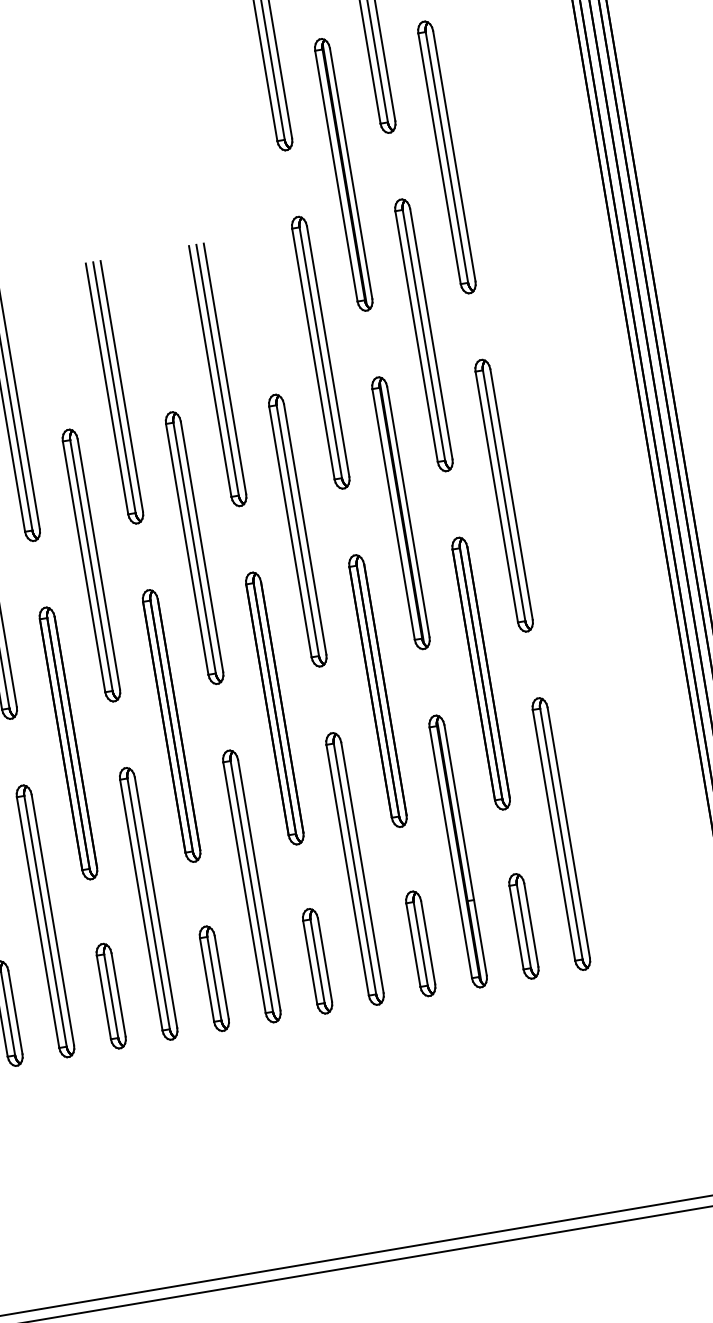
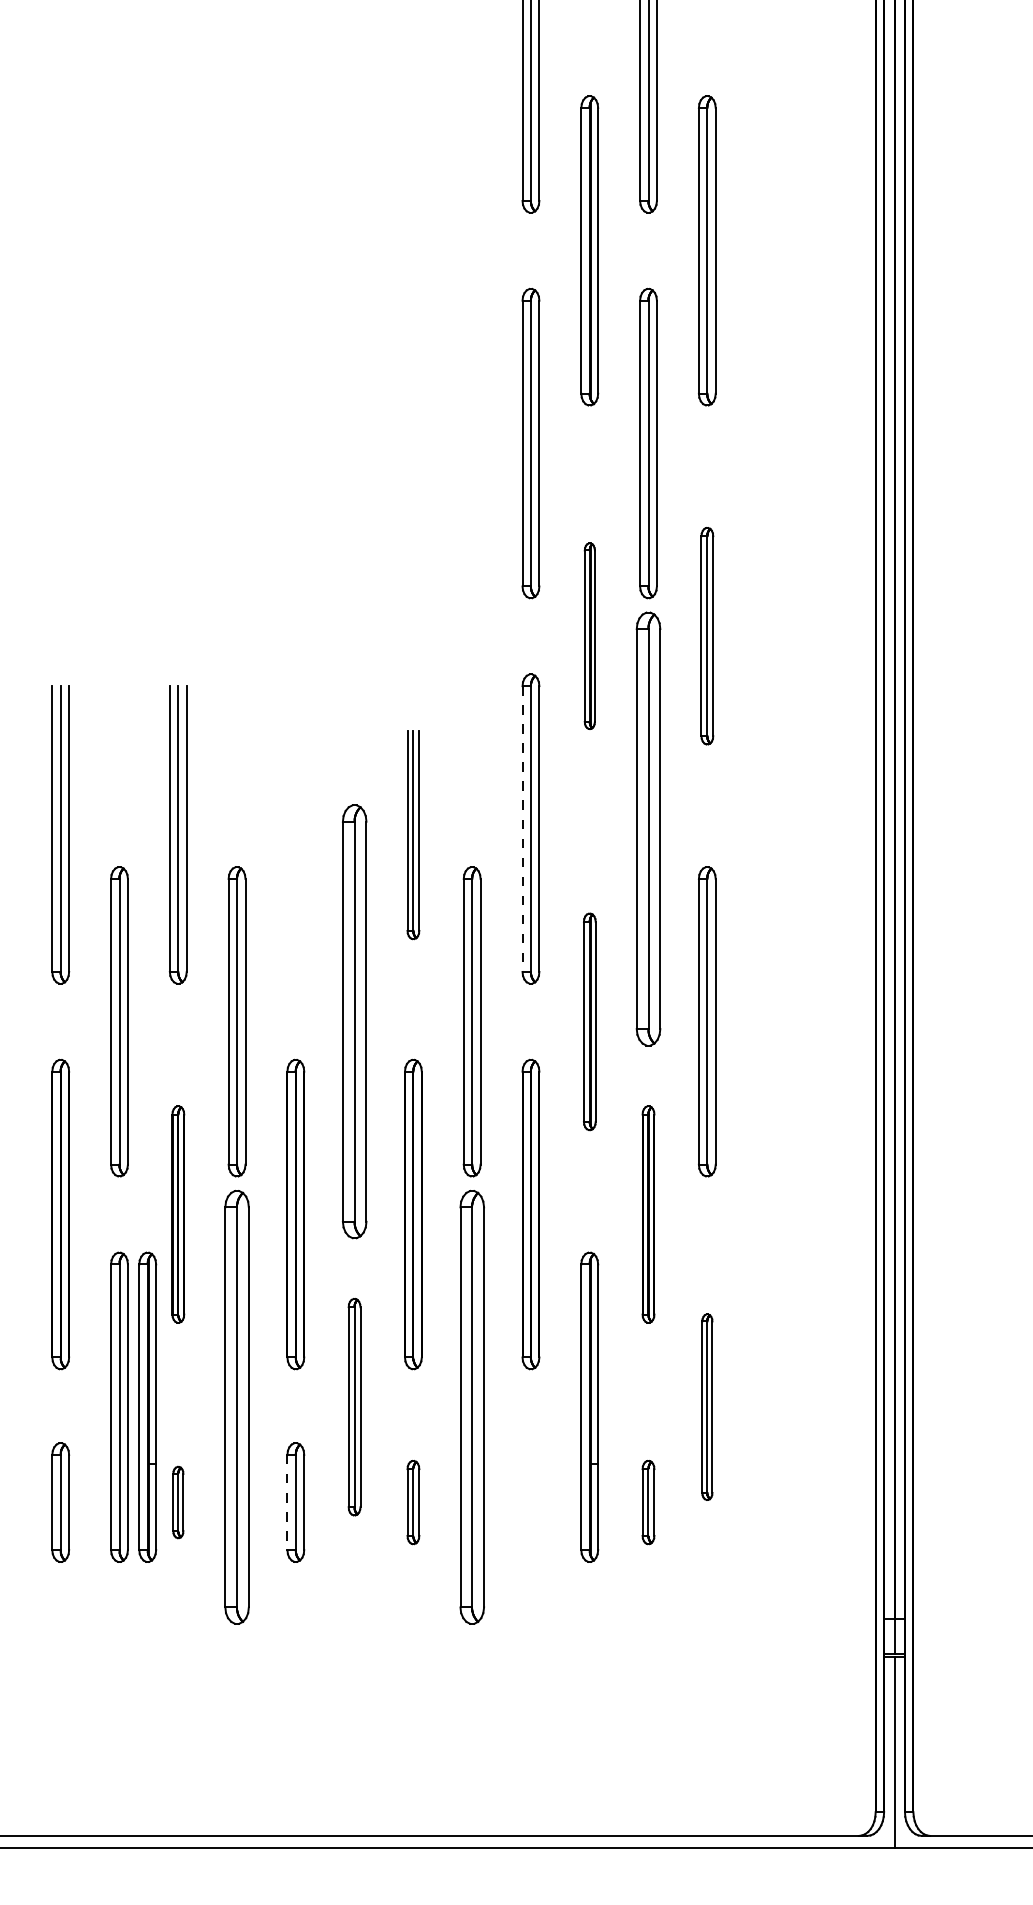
part: (446, 156) -> (707, 635), size x0.7
part: (343, 174) -> (589, 635), size x0.6
part: (423, 334) -> (648, 828), size x1.4
line: (313, 354) -> (522, 829), solid -> dashed
part: (218, 375) -> (413, 834), size x0.7
part: (114, 392) -> (295, 834), removed
part: (400, 512) -> (589, 1021), size x0.7
part: (194, 547) -> (354, 1021), size x1.4
part: (481, 673) -> (648, 1214), size x0.7
part: (68, 743) -> (178, 1214), size x0.7
part: (561, 833) -> (707, 1406), size x0.6
part: (354, 868) -> (471, 1406), size x1.4
part: (251, 885) -> (354, 1406), size x0.7
part: (148, 903) -> (236, 1406), size x1.4
part: (69, 916) -> (147, 1406), added
part: (523, 926) -> (648, 1502), size x0.7
part: (420, 943) -> (530, 1502), removed
part: (317, 961) -> (413, 1502), size x0.7
line: (207, 979) -> (287, 1502), solid -> dashed
part: (111, 996) -> (178, 1502), size x0.6

